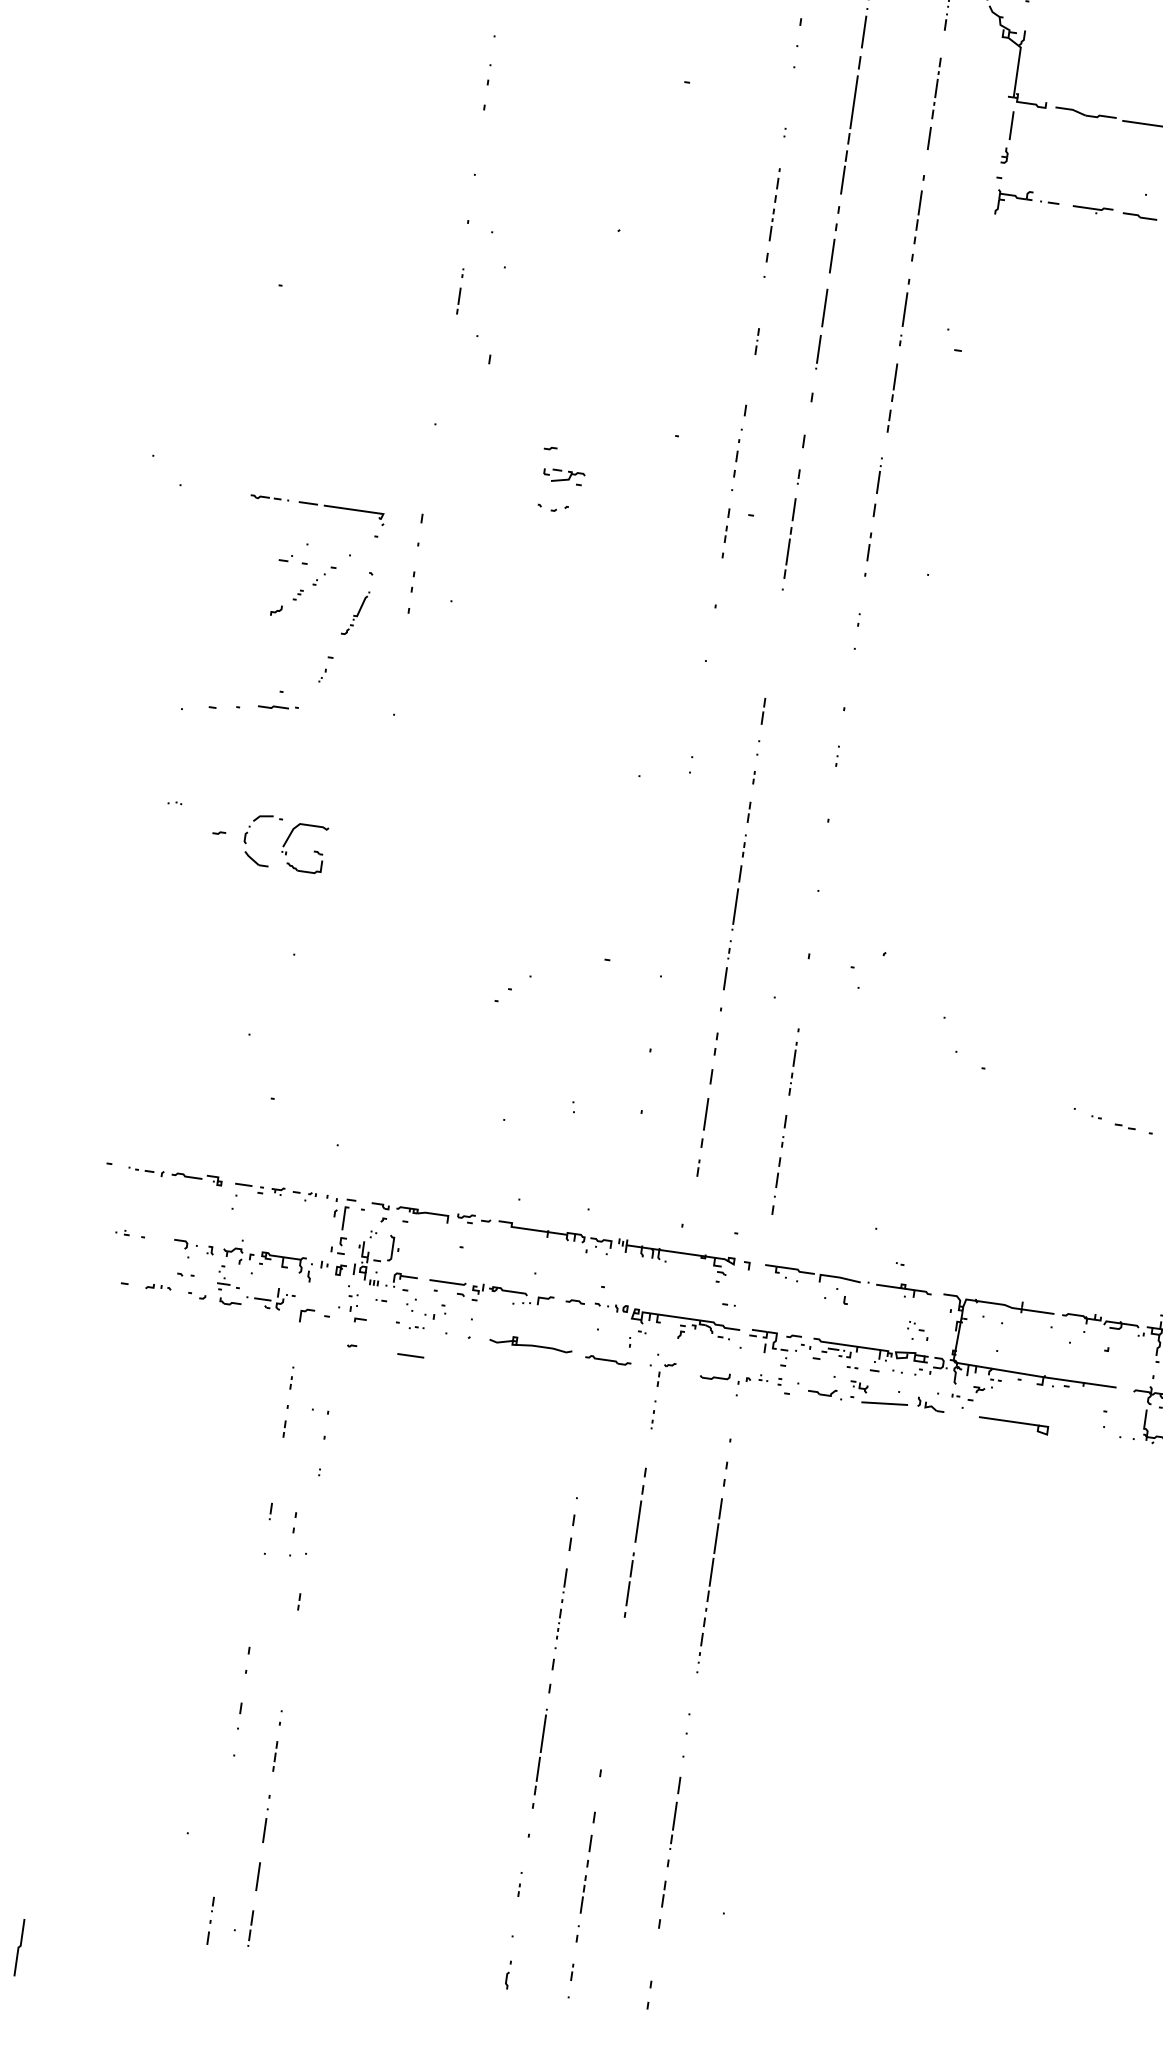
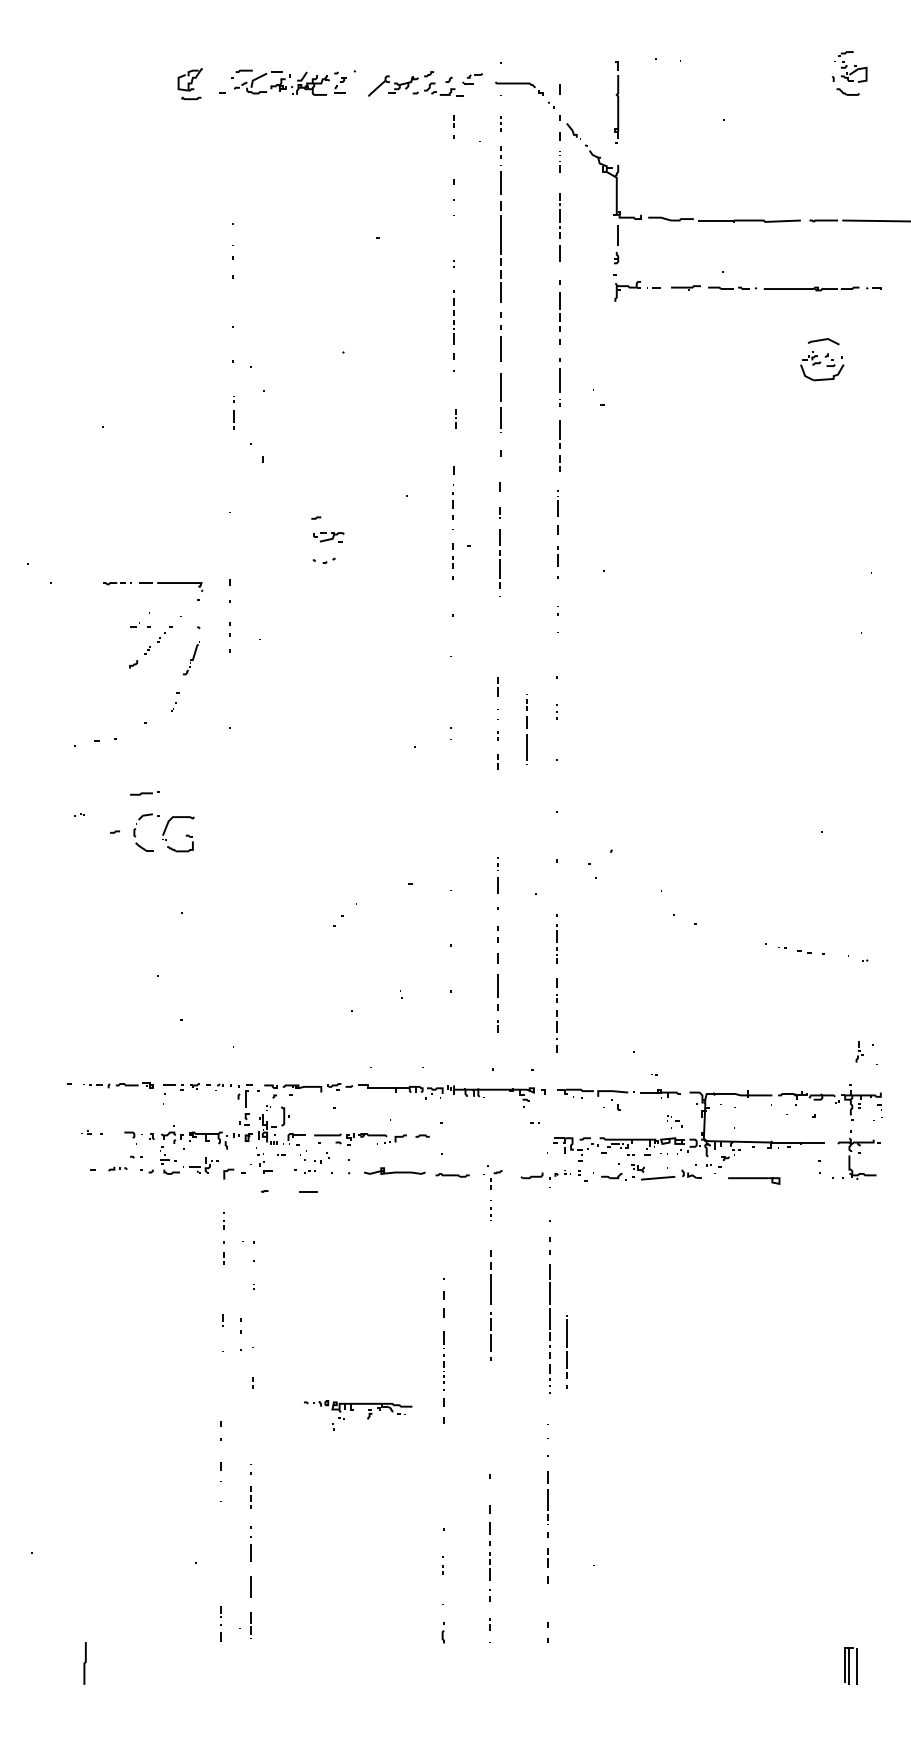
line: (277, 707) -> (144, 793), moved
line: (738, 881) -> (526, 728), moved
part: (660, 1323) -> (353, 1410), moved
line: (539, 1757) -> (566, 1351), moved

